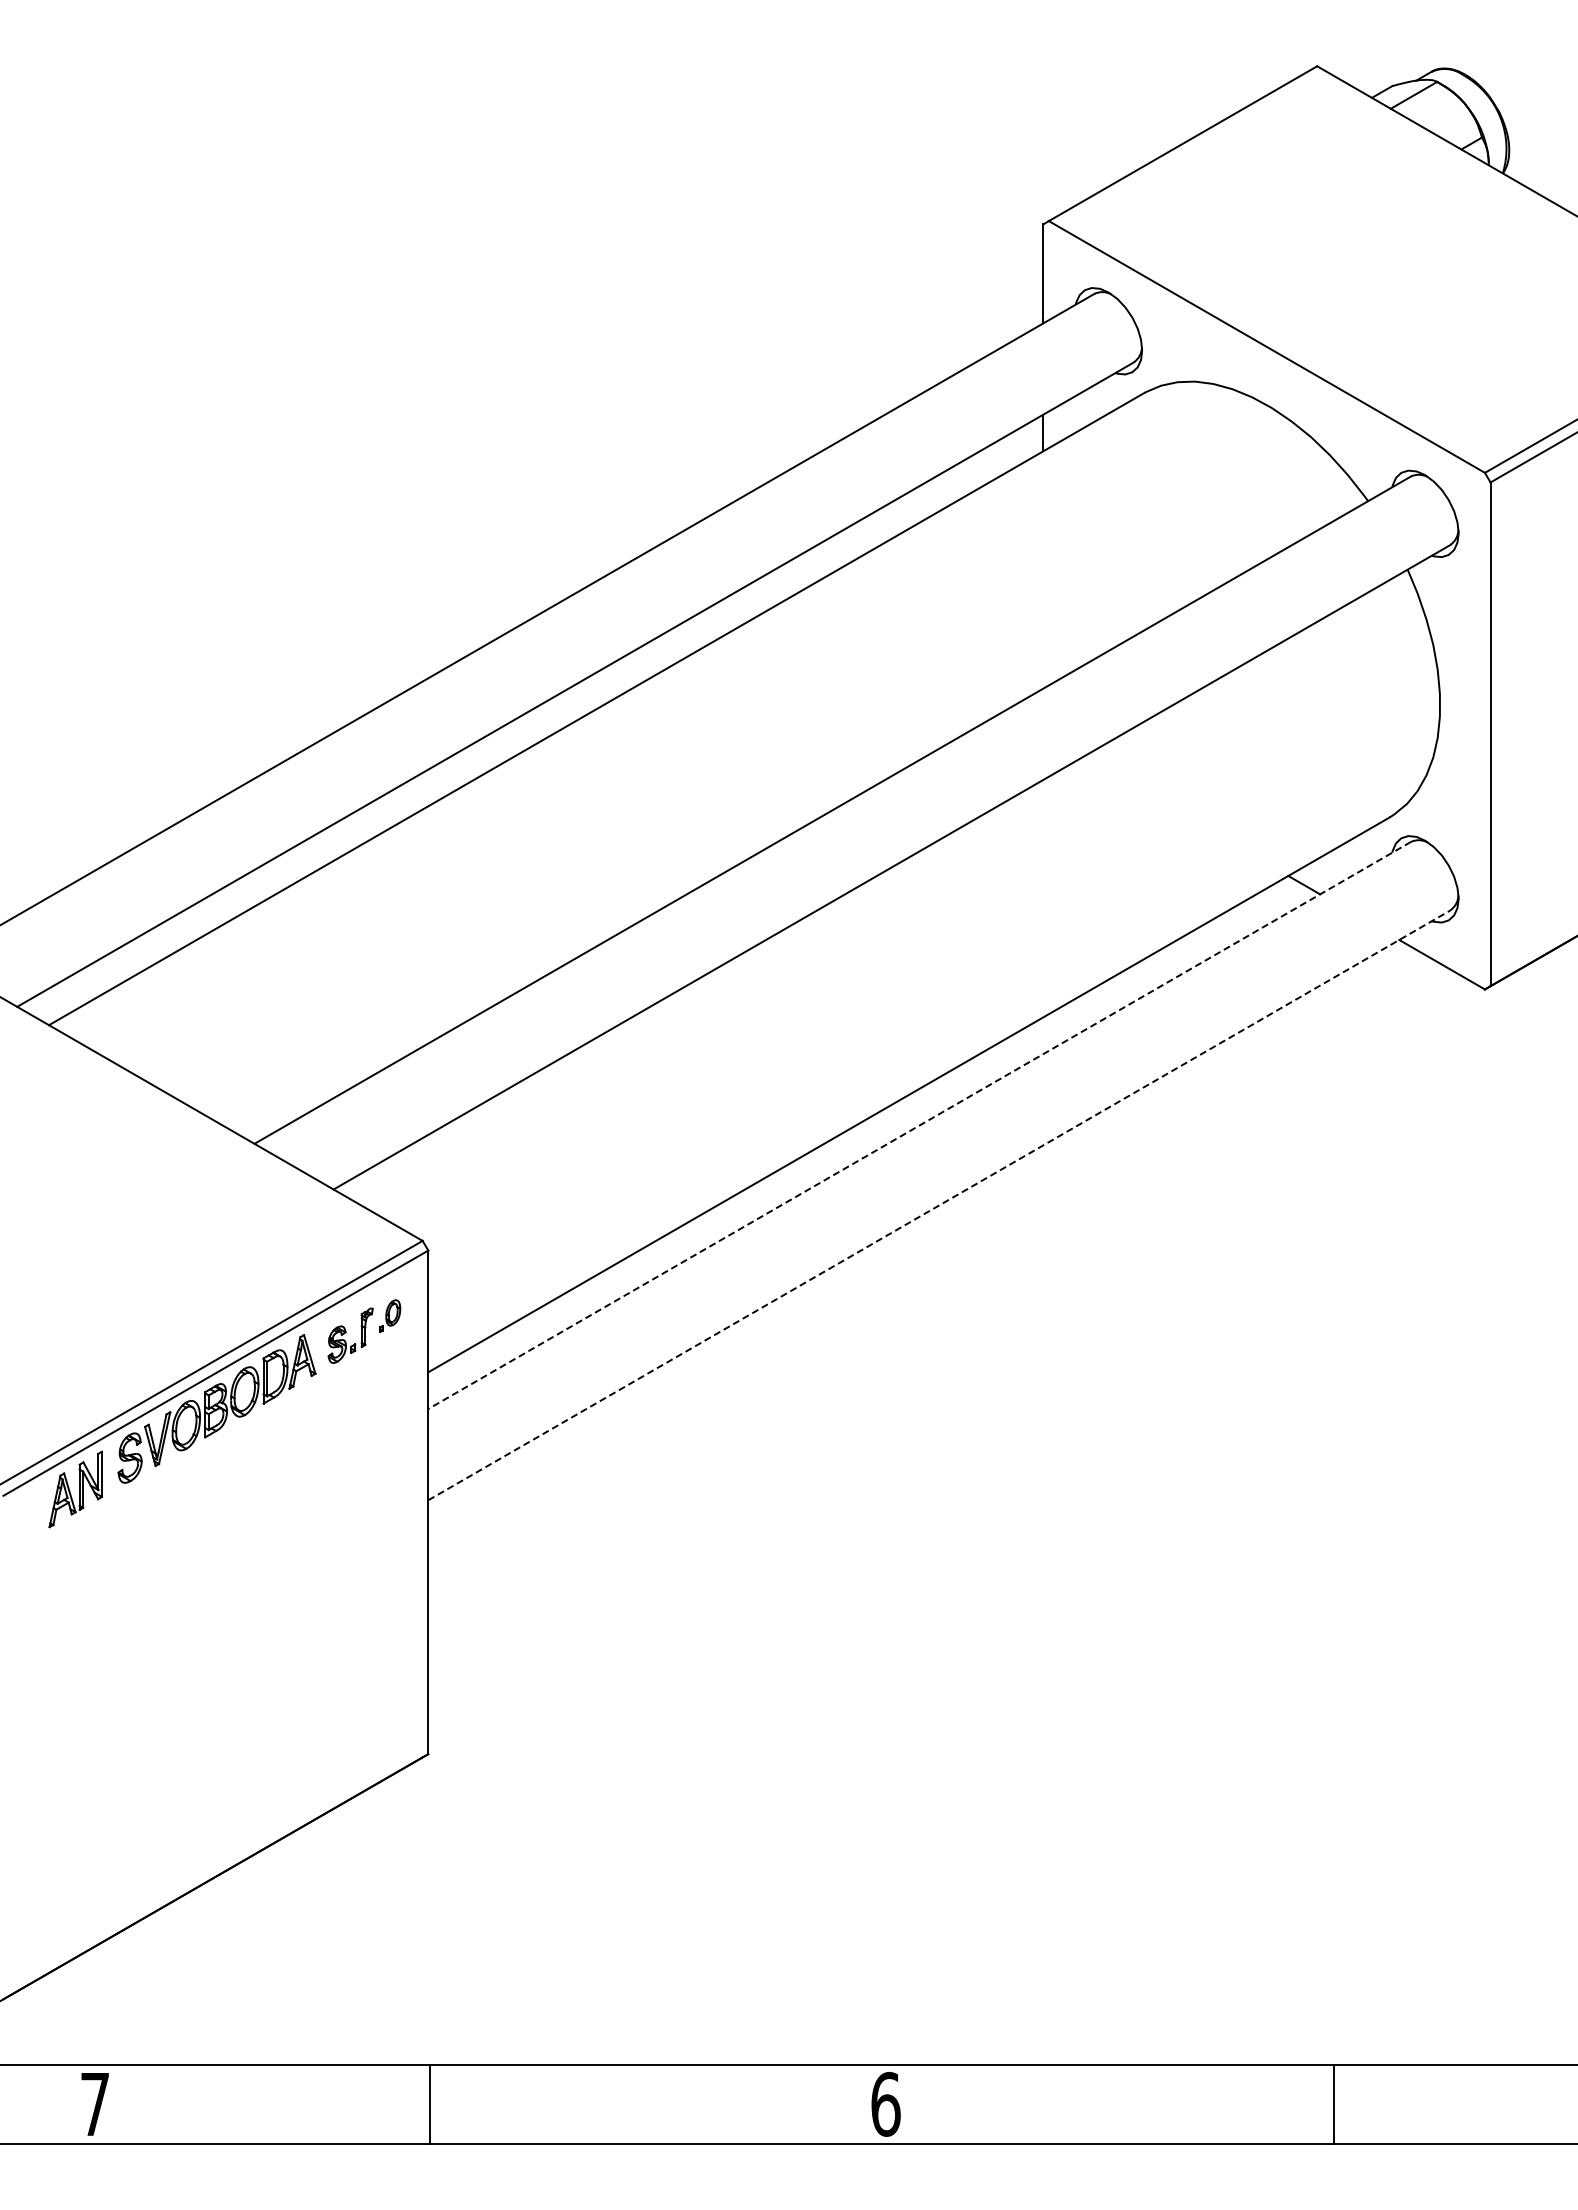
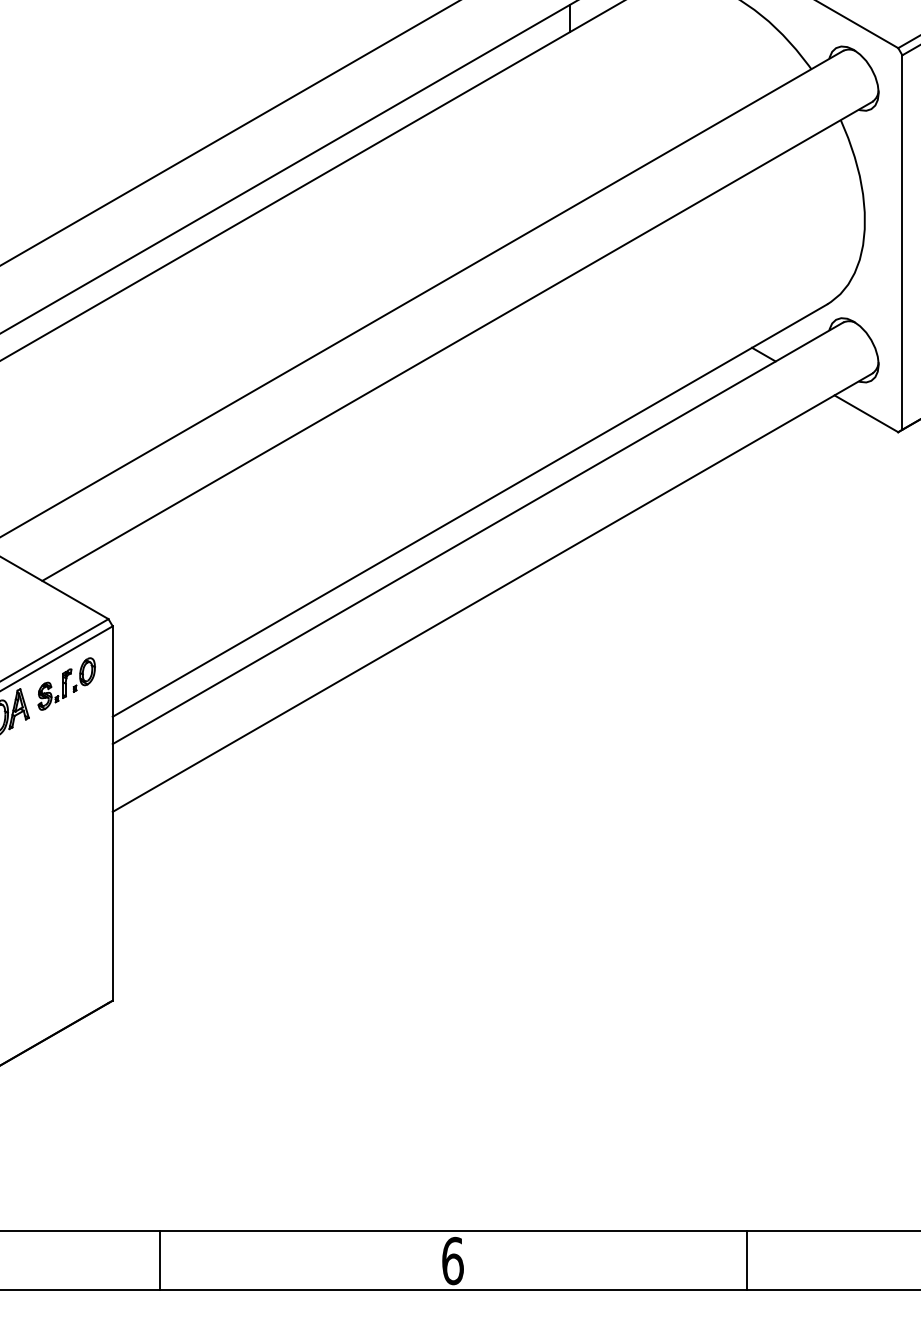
line: (919, 1125) -> (477, 533), dashed -> solid
line: (939, 1205) -> (492, 592), dashed -> solid
part: (390, 1315) -> (84, 674), size x1.43
line: (430, 2103) -> (159, 1260), moved
line: (1333, 2103) -> (746, 1260), moved

